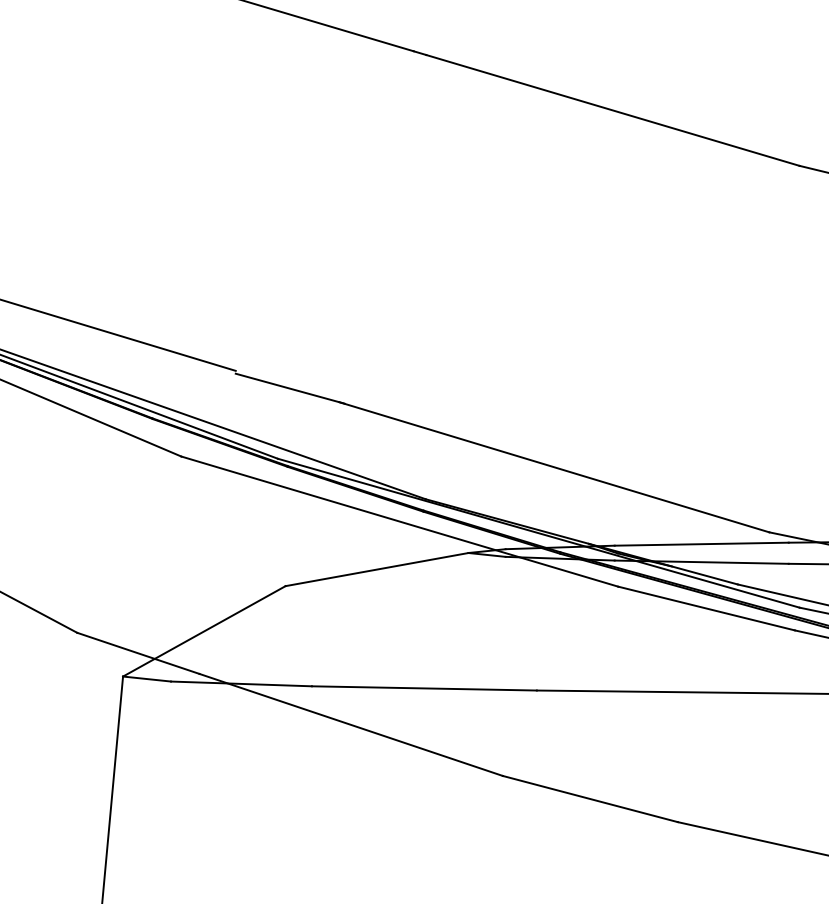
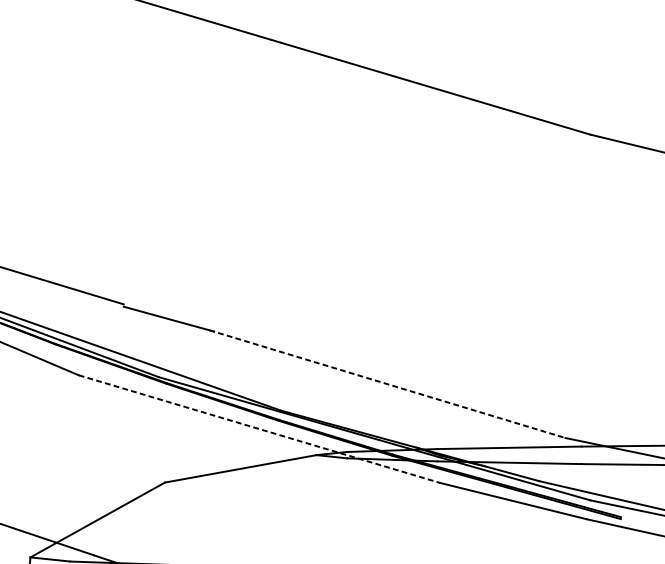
line: (554, 467) -> (387, 384), solid -> dashed
line: (399, 521) -> (259, 429), solid -> dashed

